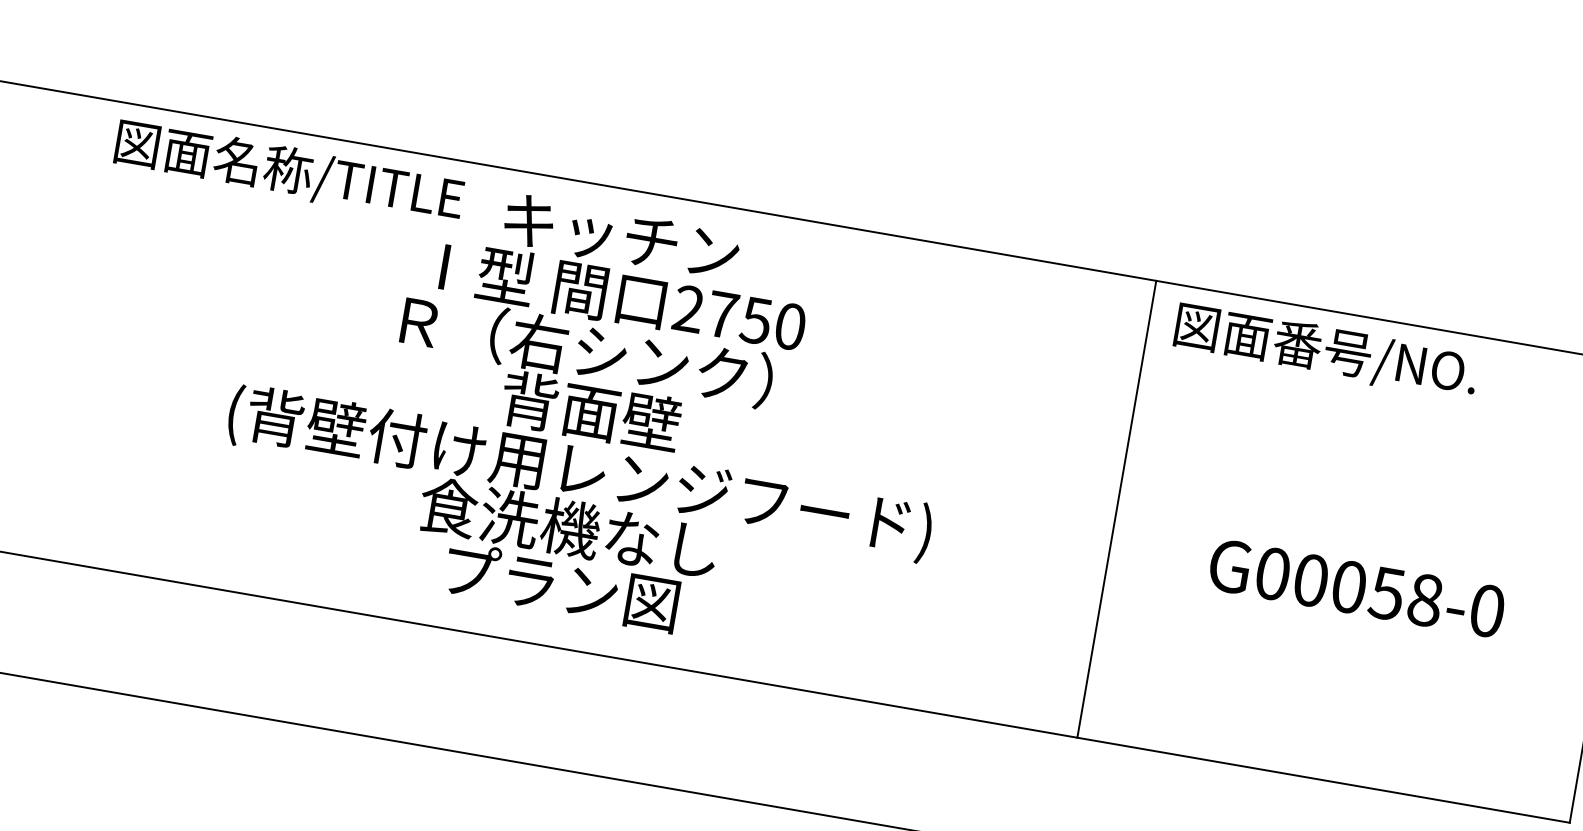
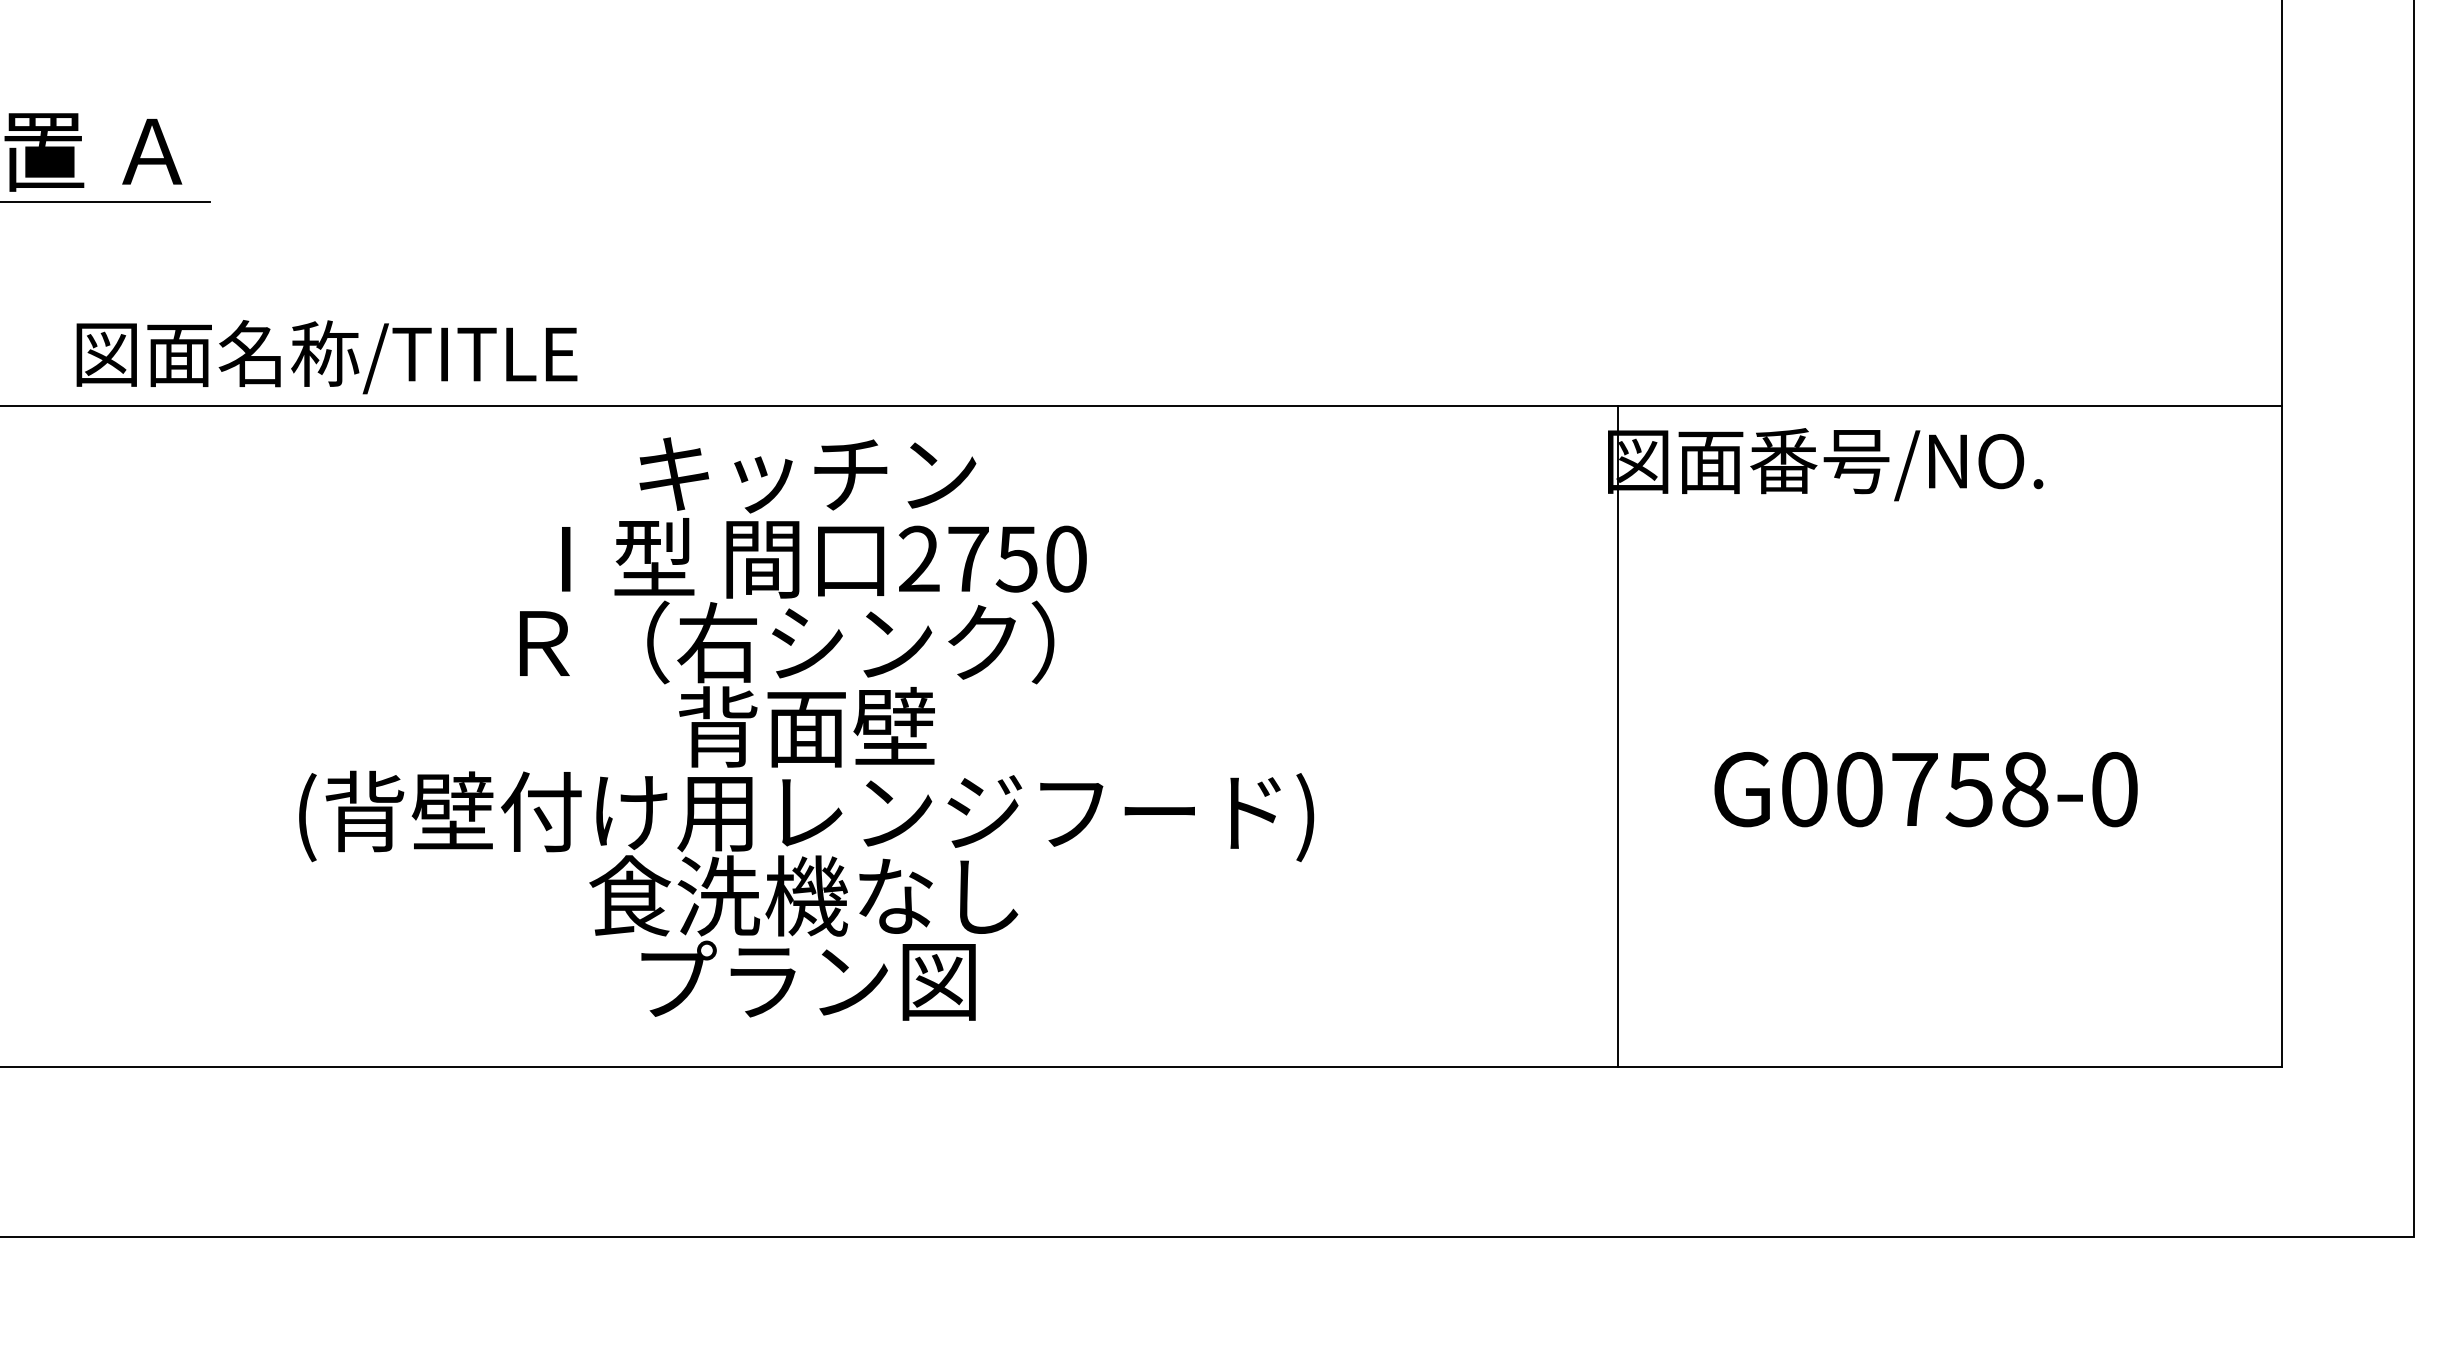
text: (288, 172) -> (326, 357), moved
line: (1116, 509) -> (1618, 736), moved
text: (1348, 587) -> (1914, 789), G00058-0 -> G00758-0

